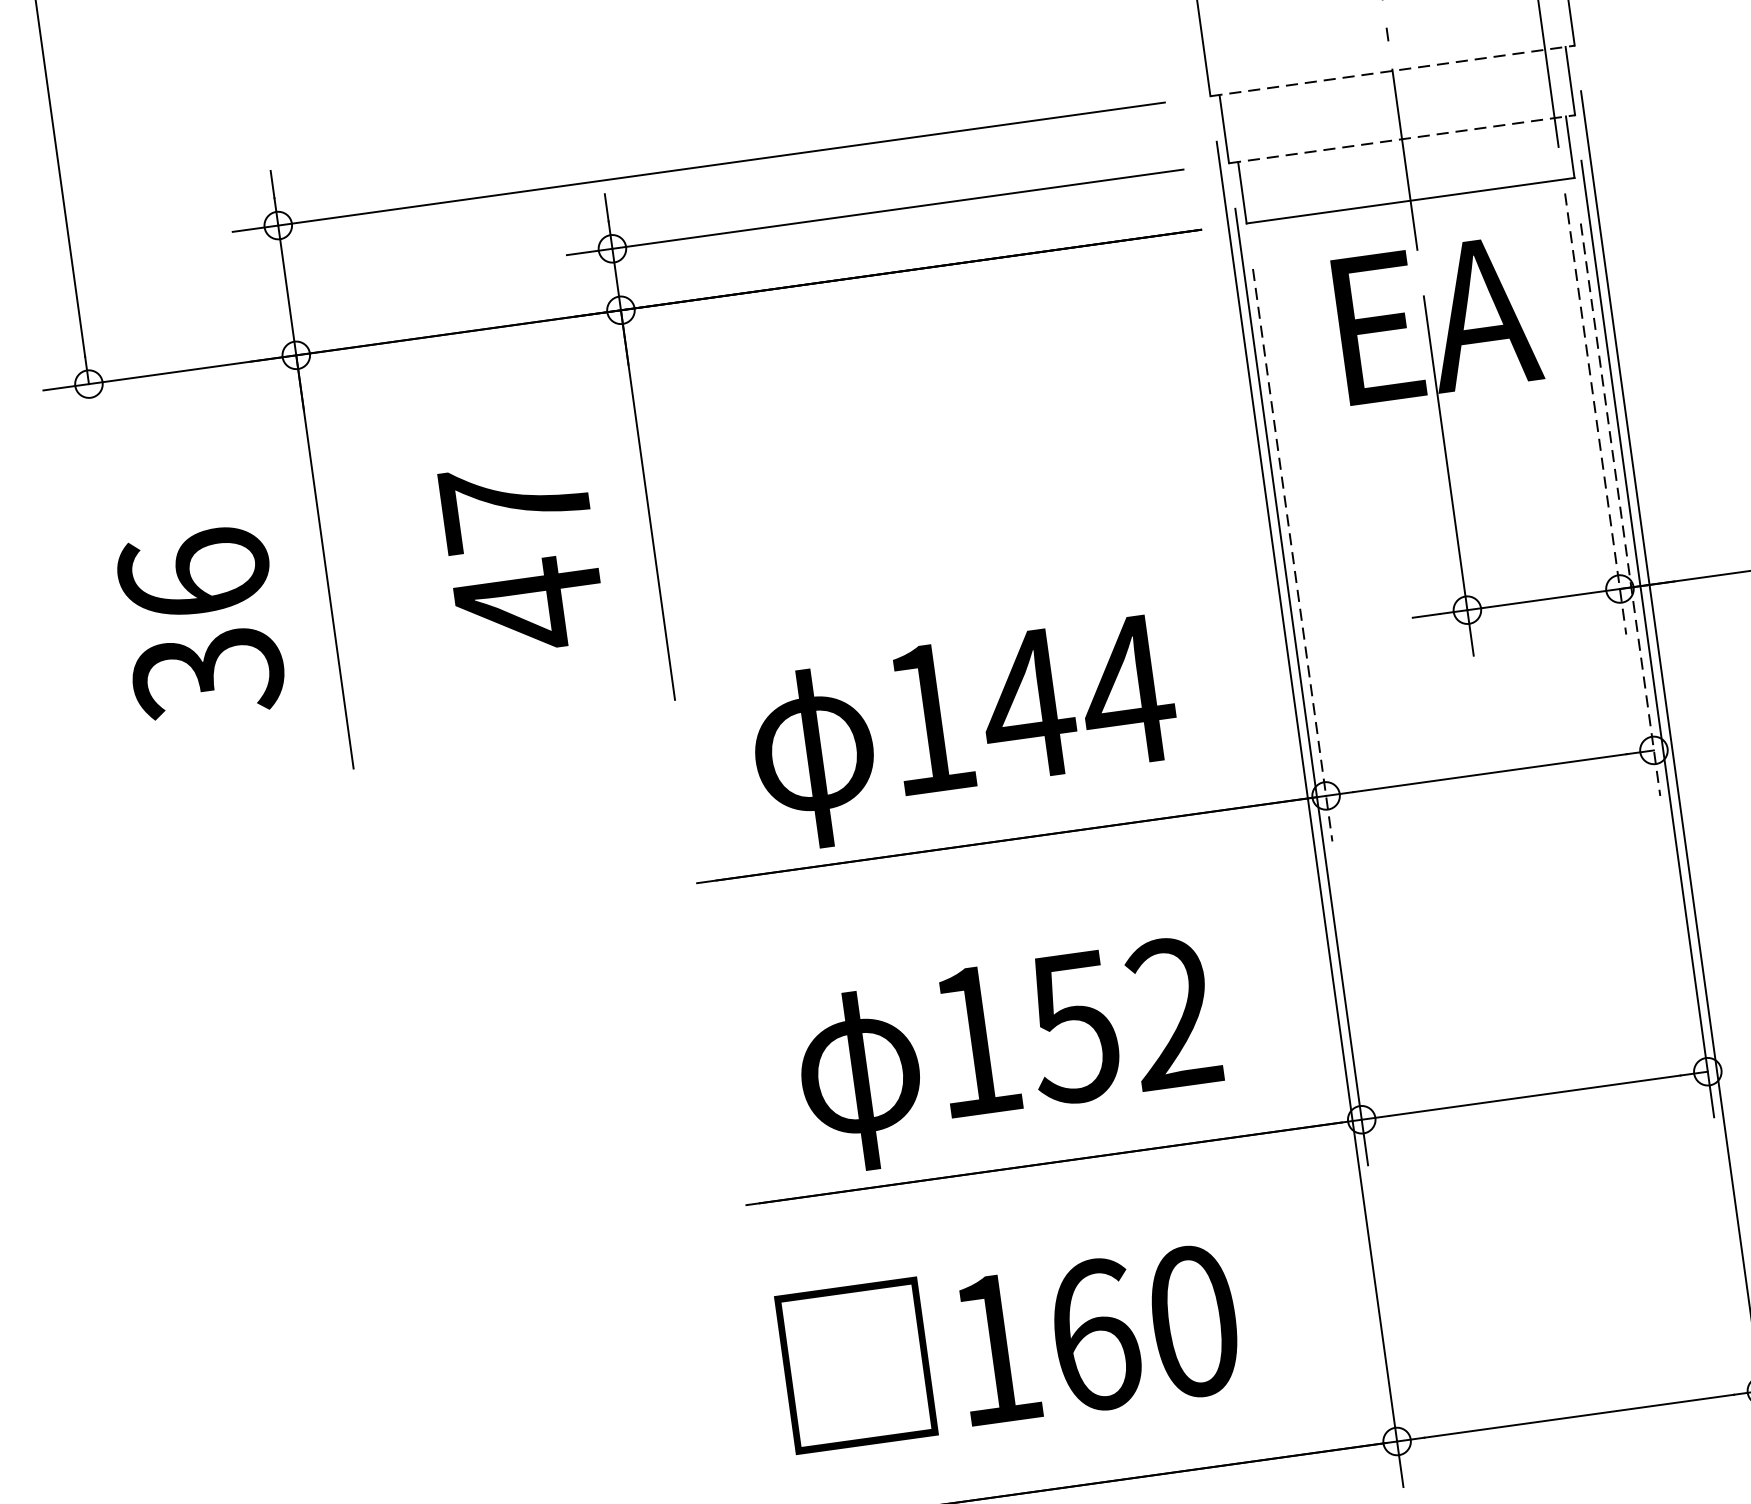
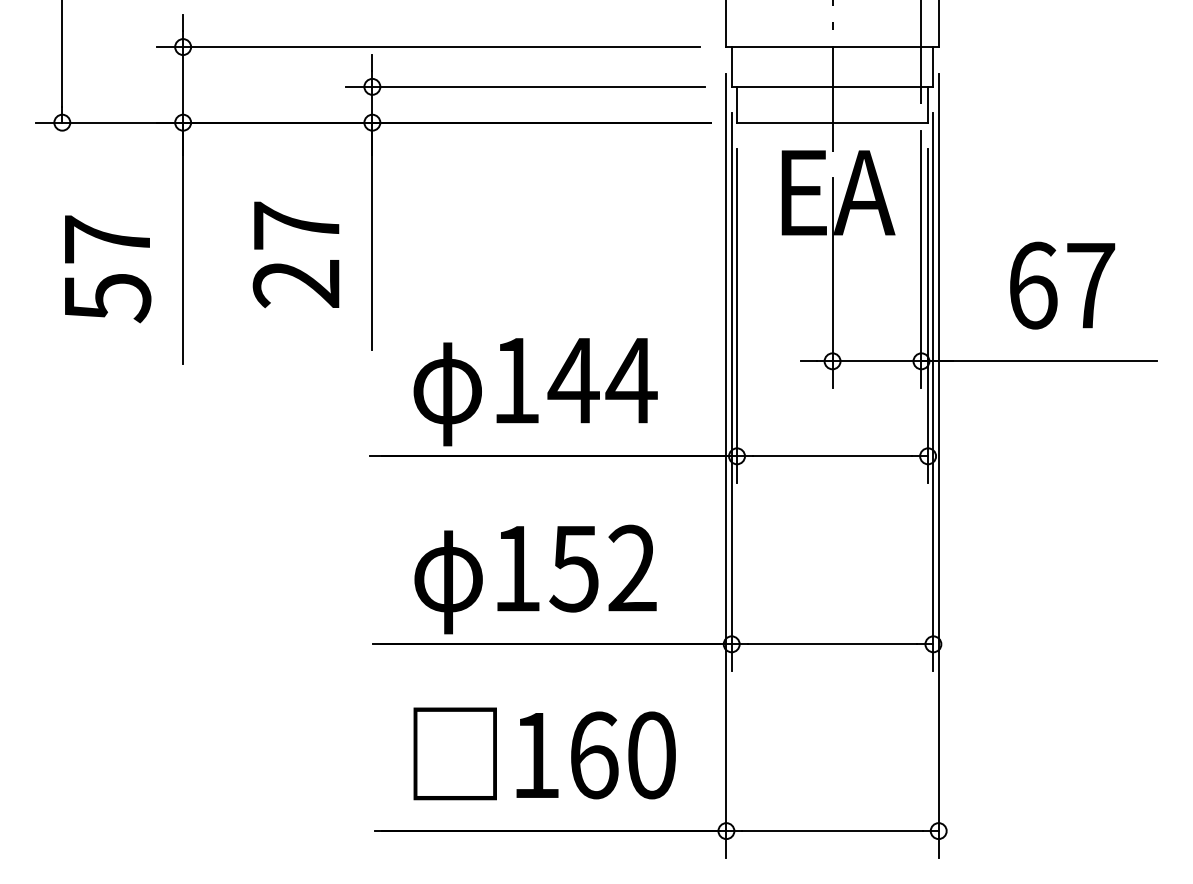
line: (1394, 71) -> (833, 47), dashed -> solid
line: (1401, 138) -> (832, 86), dashed -> solid
line: (1595, 414) -> (921, 259), dashed -> solid
line: (1621, 510) -> (928, 316), dashed -> solid
line: (1293, 555) -> (737, 316), dashed -> solid
text: (527, 606) -> (295, 284), 47 -> 27
text: (201, 625) -> (107, 269), 36 -> 57
text: (1009, 1343) -> (544, 753), moved

